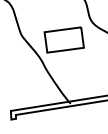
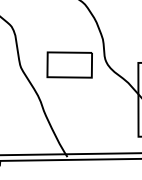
part: (63, 39) -> (69, 64), moved

